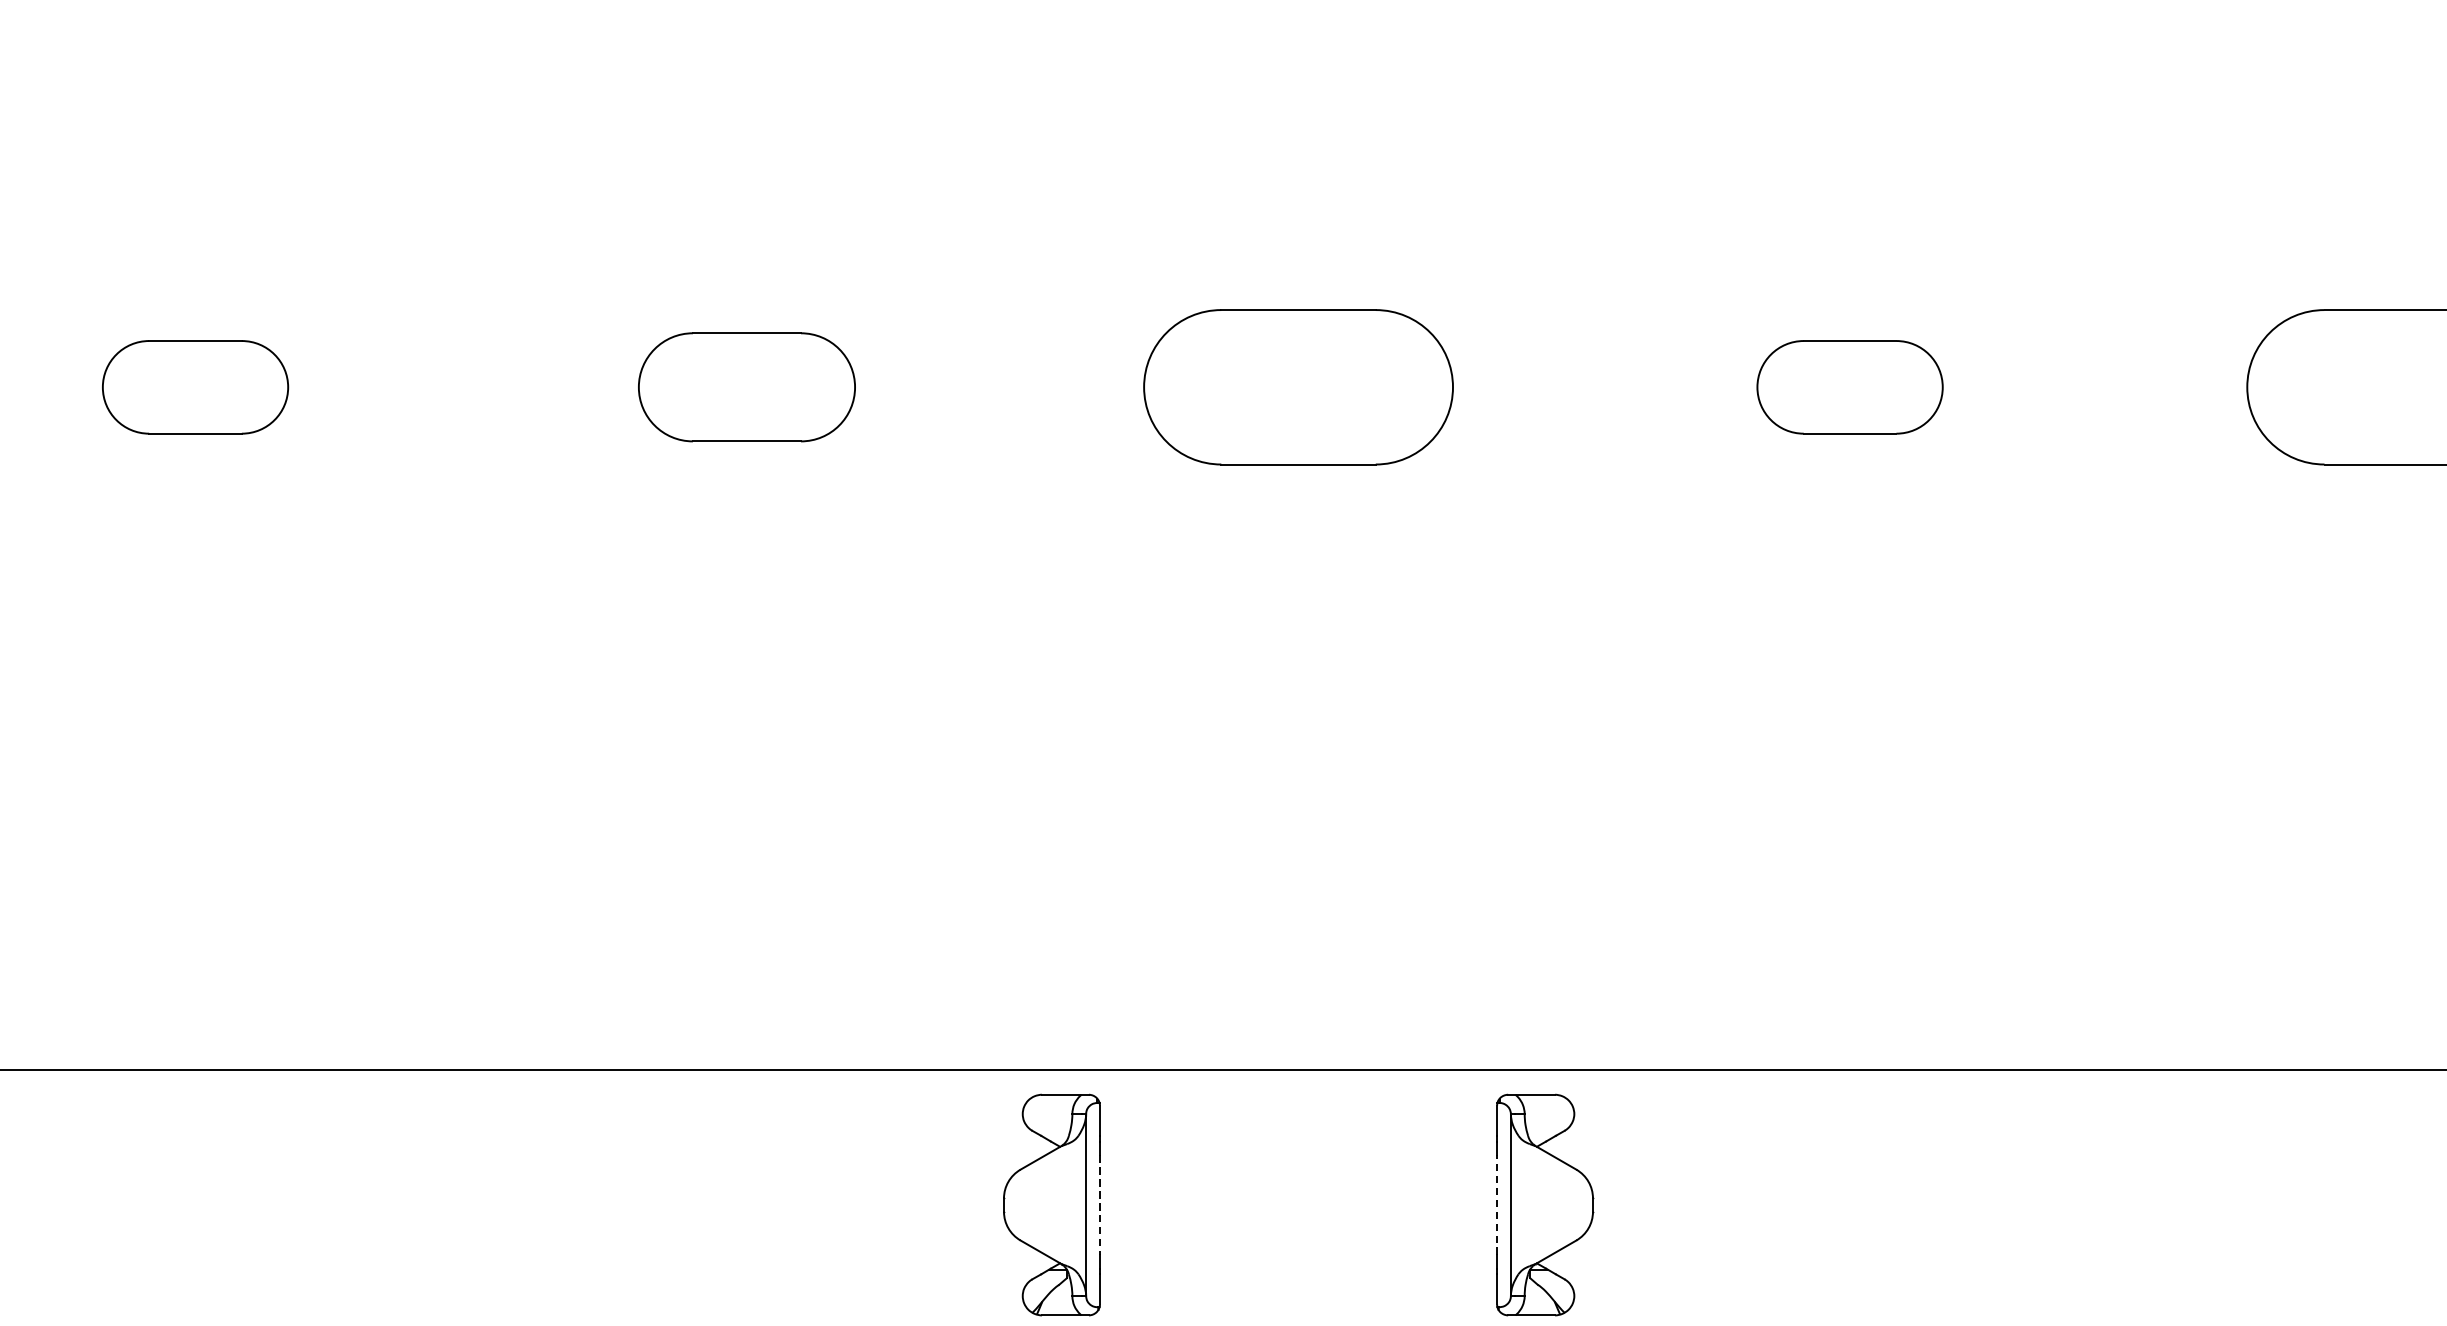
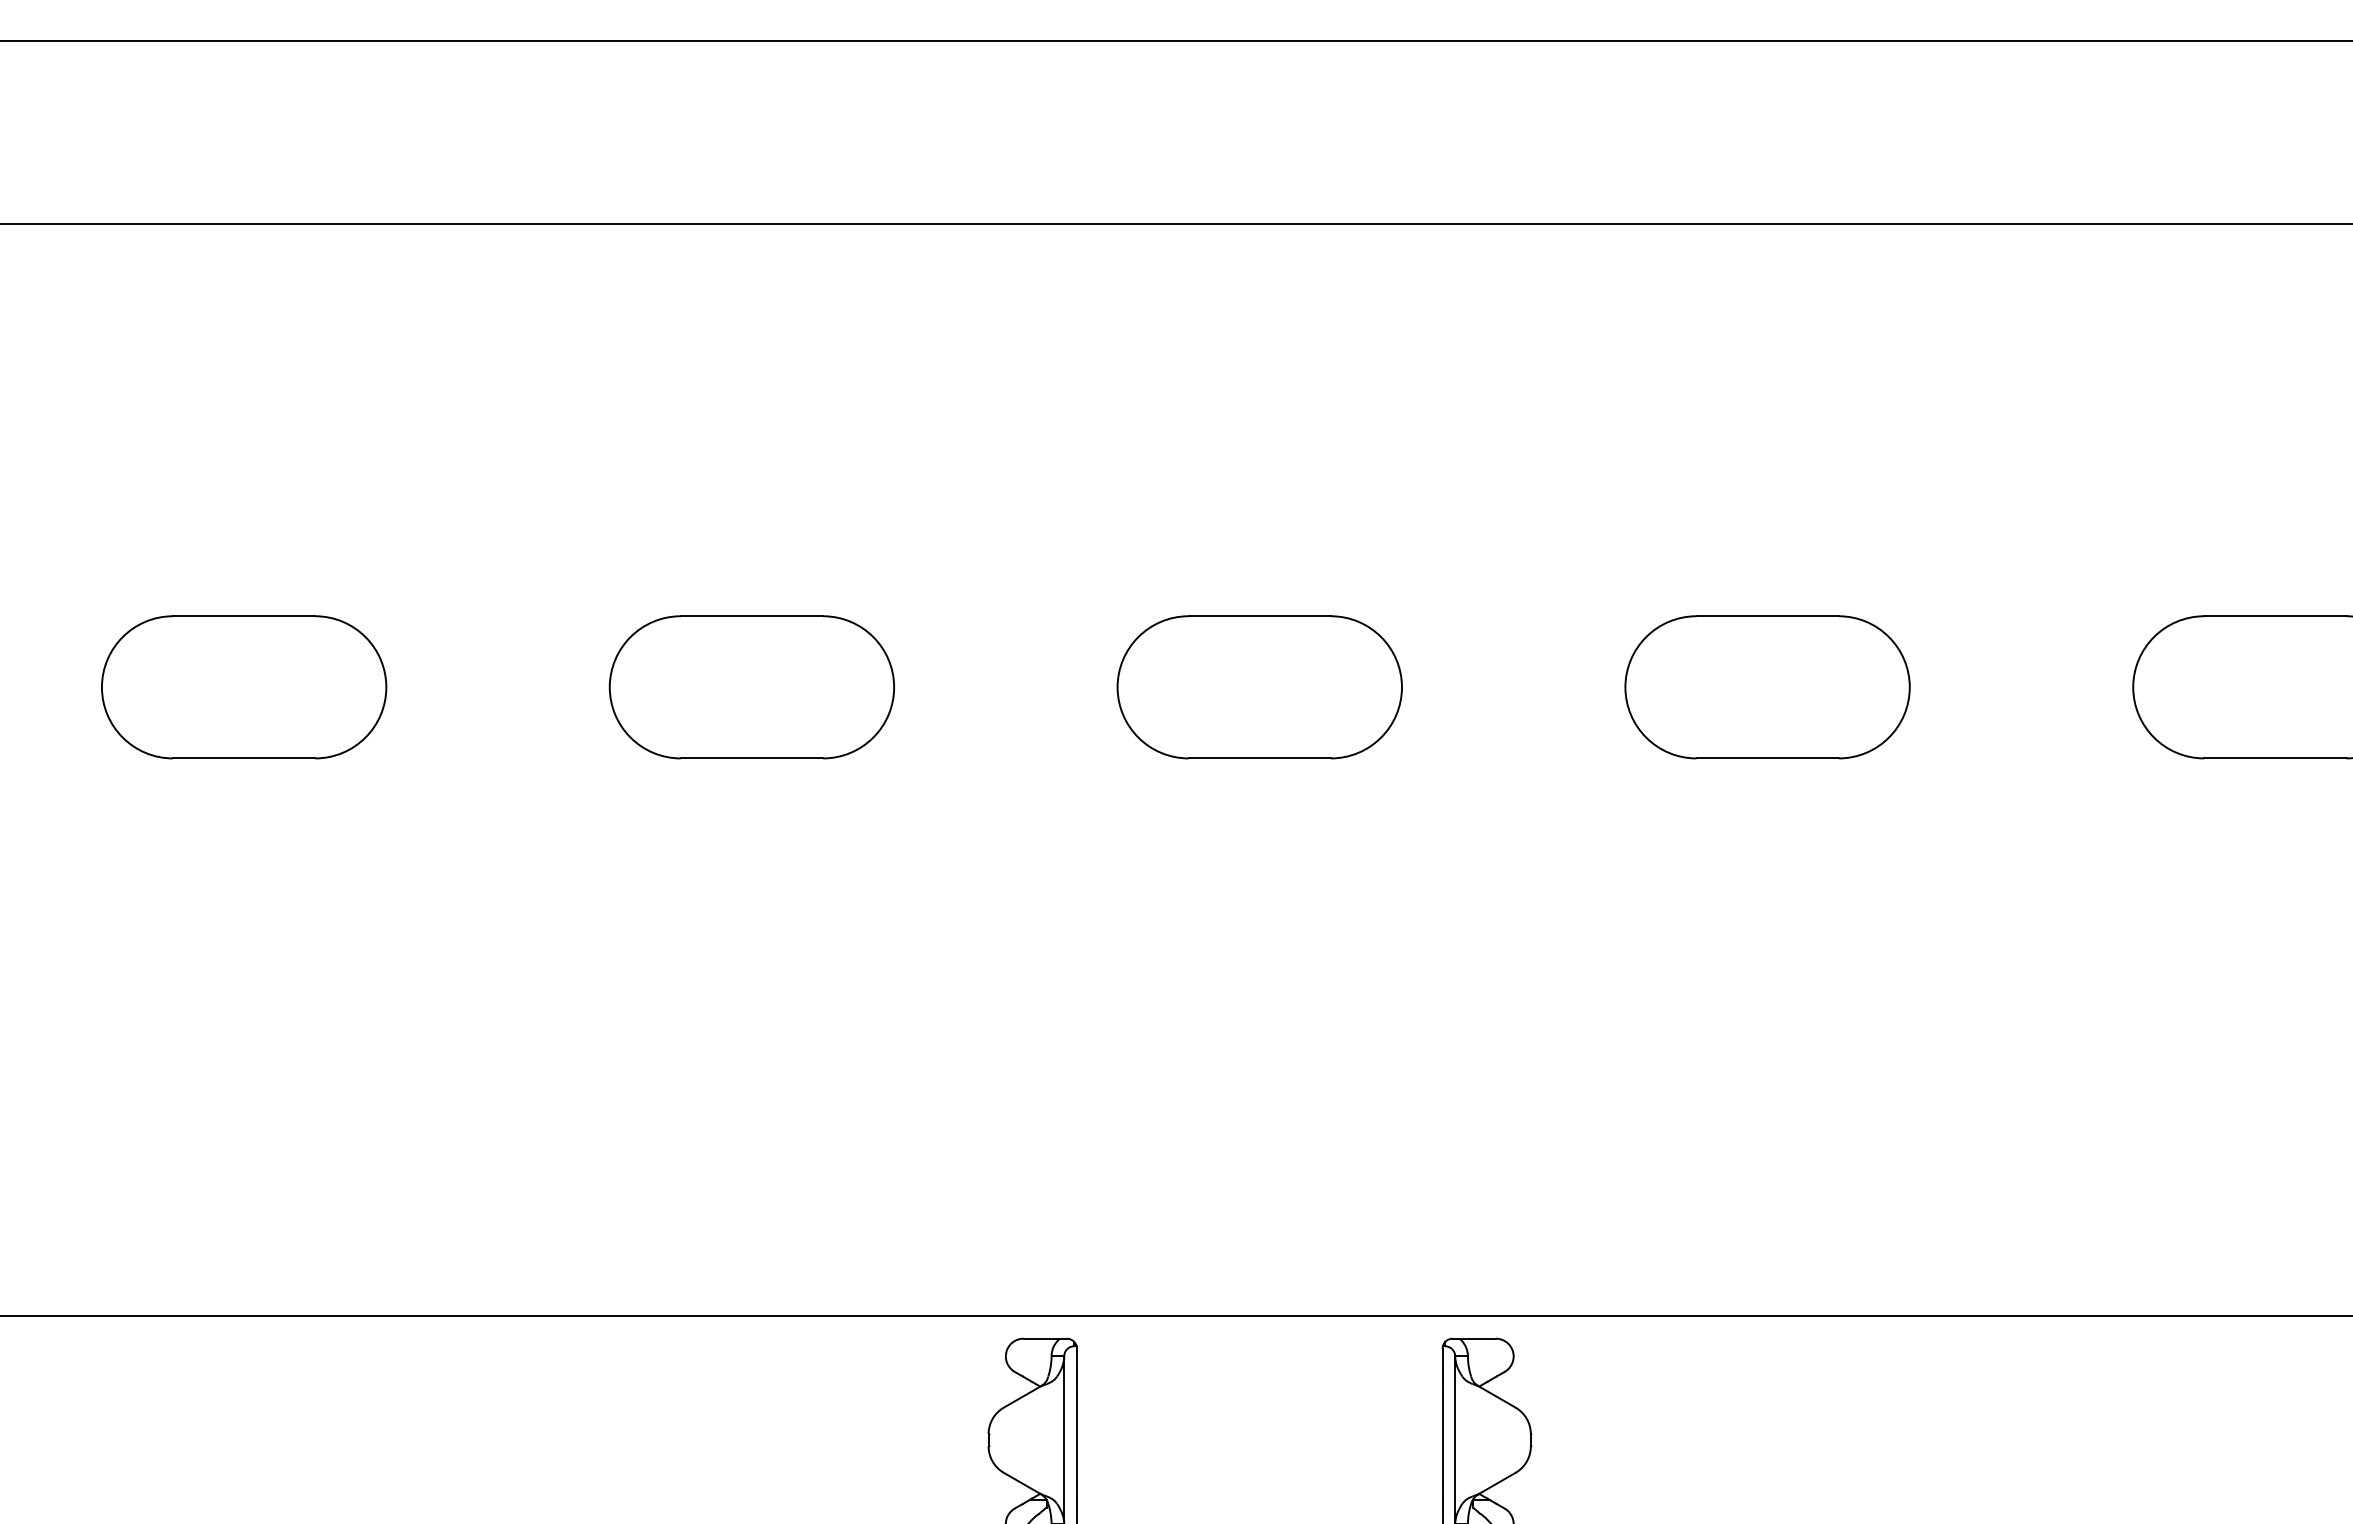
part: (195, 387) -> (244, 687), size x1.67
part: (746, 387) -> (751, 687), size x1.43
part: (1850, 387) -> (1767, 687), size x1.67
line: (1497, 1204) -> (1442, 1439), dashed -> solid
line: (1099, 1205) -> (1076, 1440), dashed -> solid

